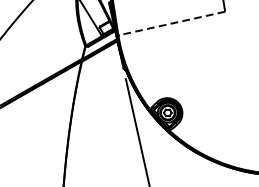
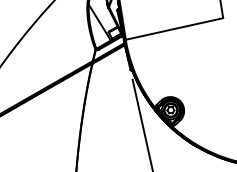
line: (171, 23) -> (174, 28), dashed -> solid

